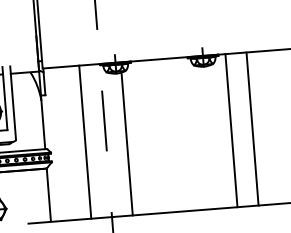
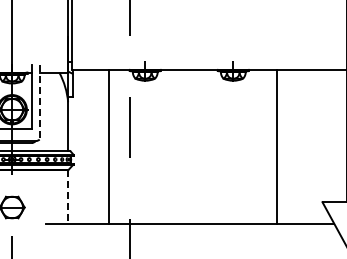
line: (13, 103) -> (39, 102), solid -> dashed
line: (230, 130) -> (255, 146), removed
line: (127, 144) -> (150, 152), removed
line: (49, 194) -> (68, 196), solid -> dashed

